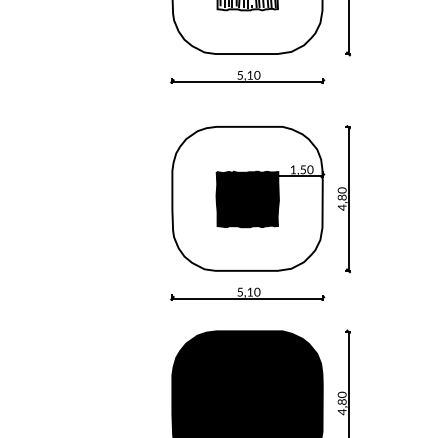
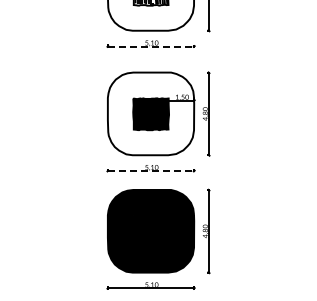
line: (255, 81) -> (155, 46), solid -> dashed
line: (255, 299) -> (155, 171), solid -> dashed

